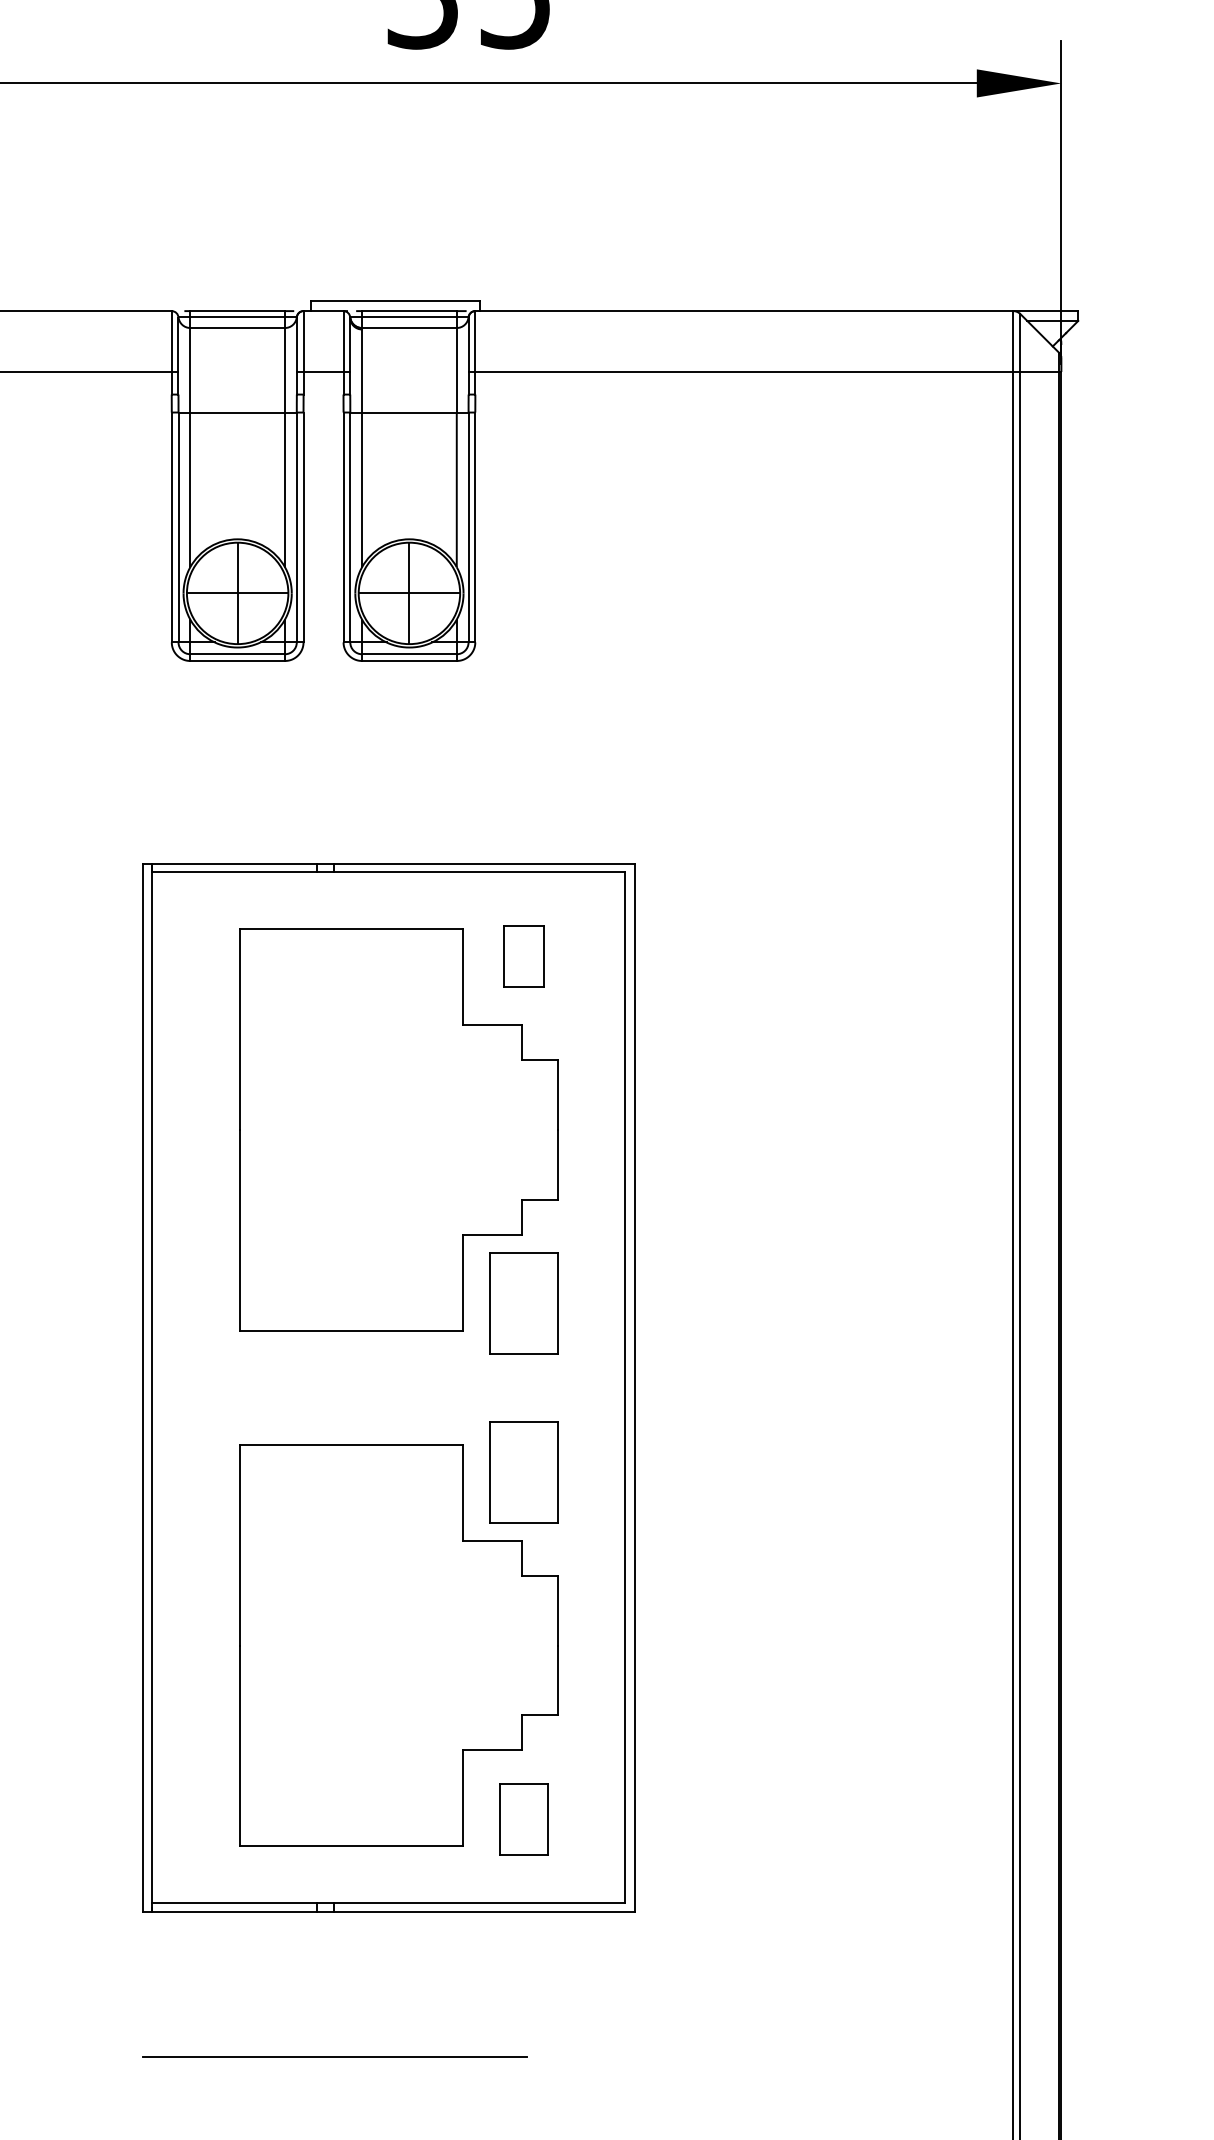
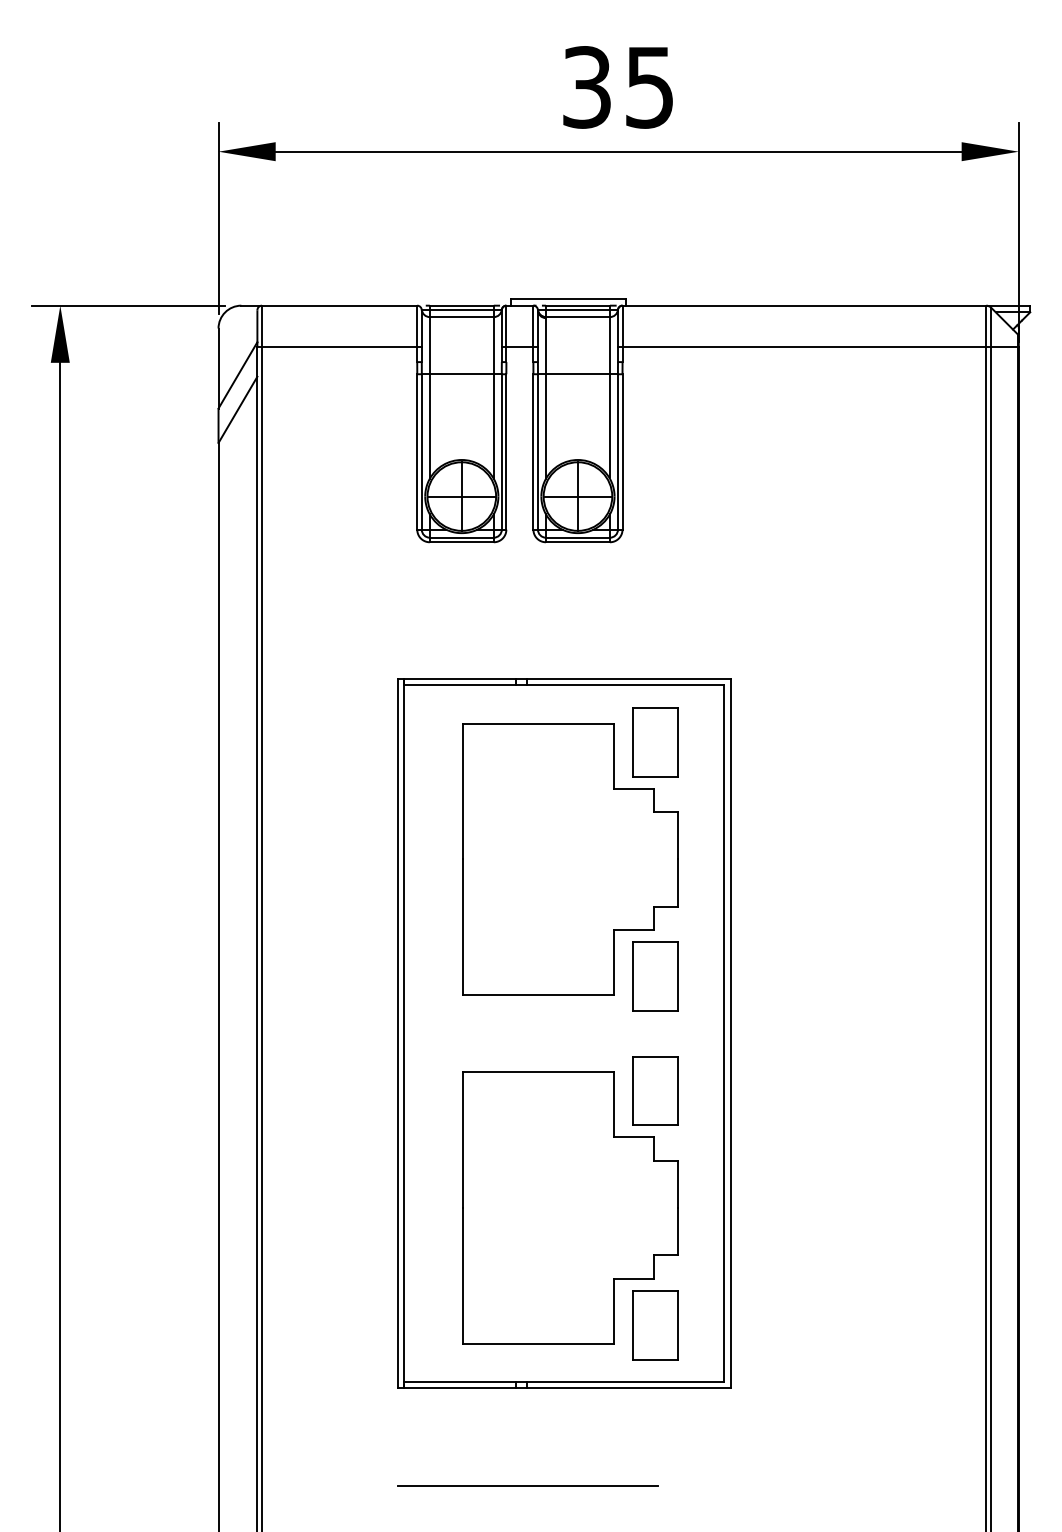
part: (524, 957) -> (655, 742), size x1.67
part: (524, 1819) -> (655, 1325), size x1.43

